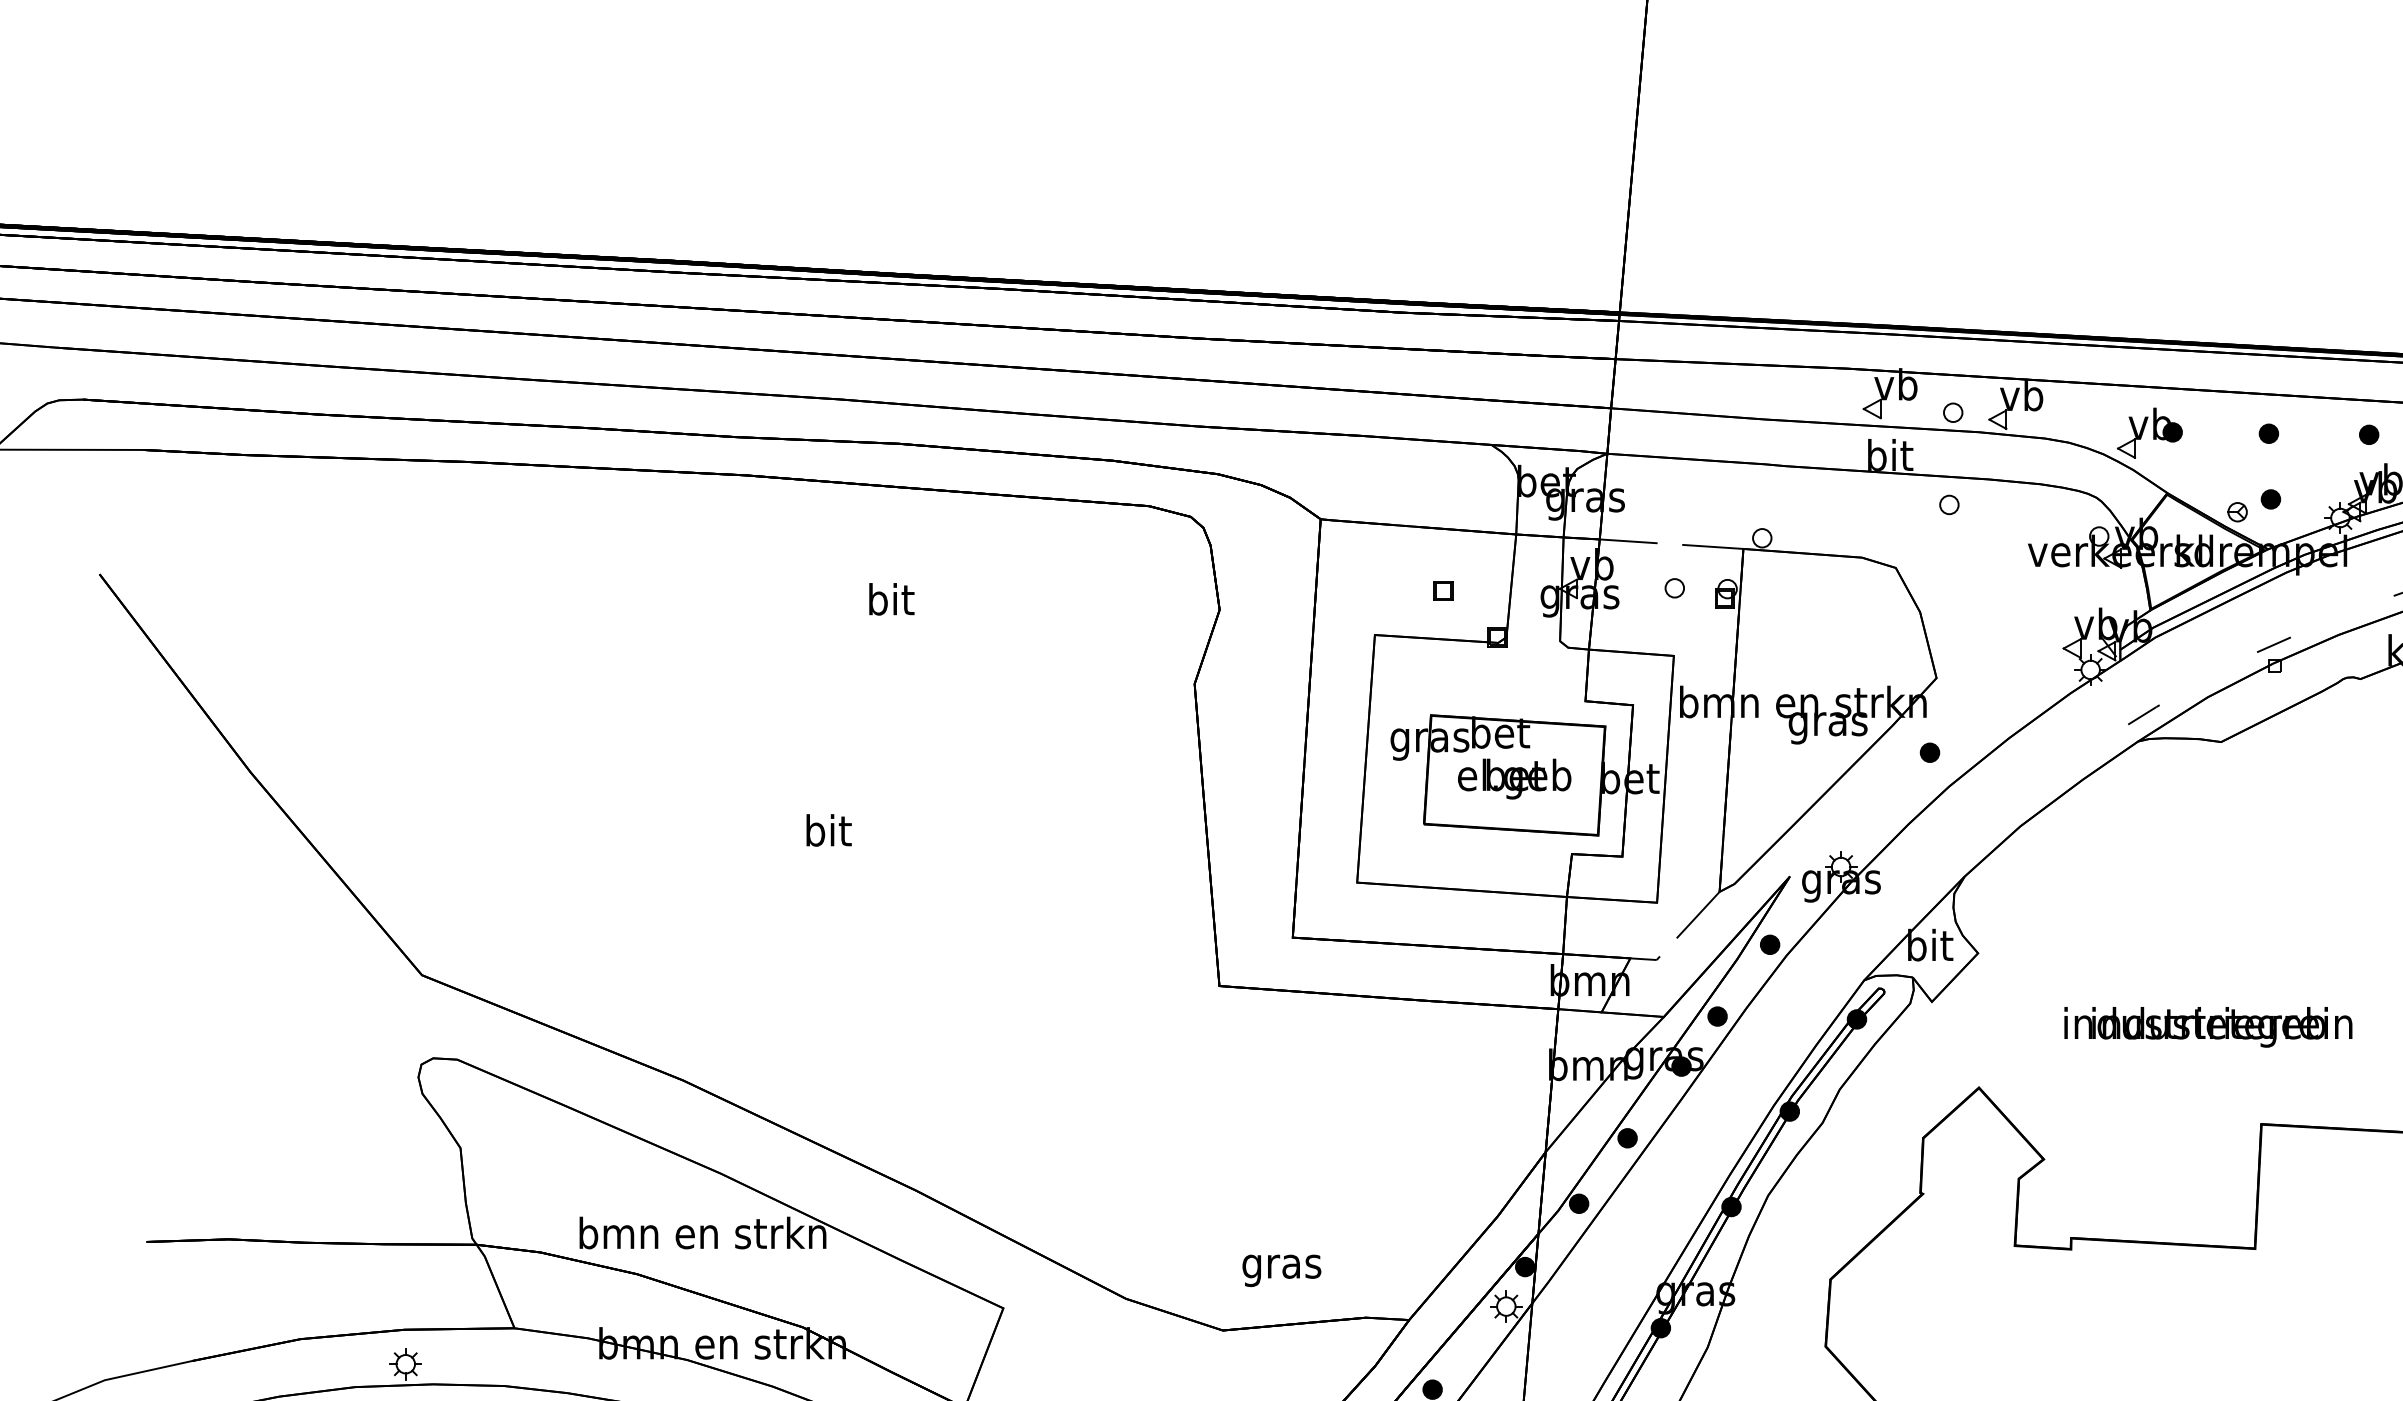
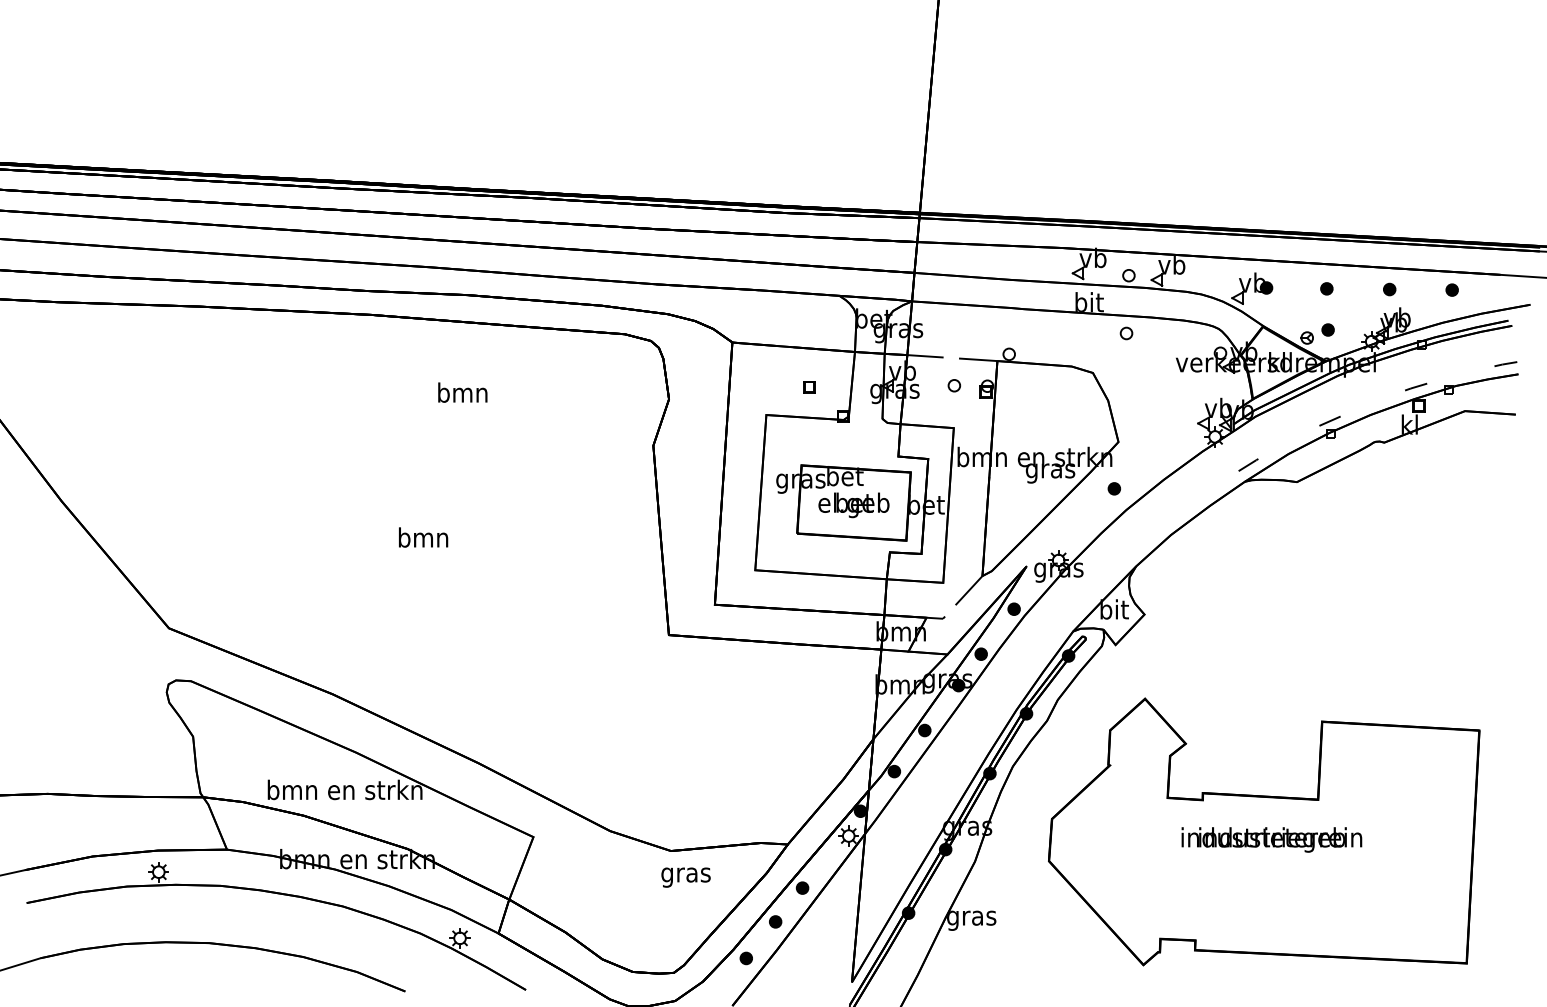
text: (890, 599) -> (462, 392), bit -> bmn
text: (827, 830) -> (423, 537), bit -> bmn
text: (2207, 1026) -> (1271, 839), moved
text: (1280, 1270) -> (685, 877), moved

